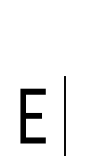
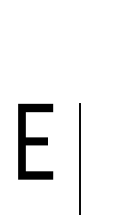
text: (32, 115) -> (34, 140), moved

